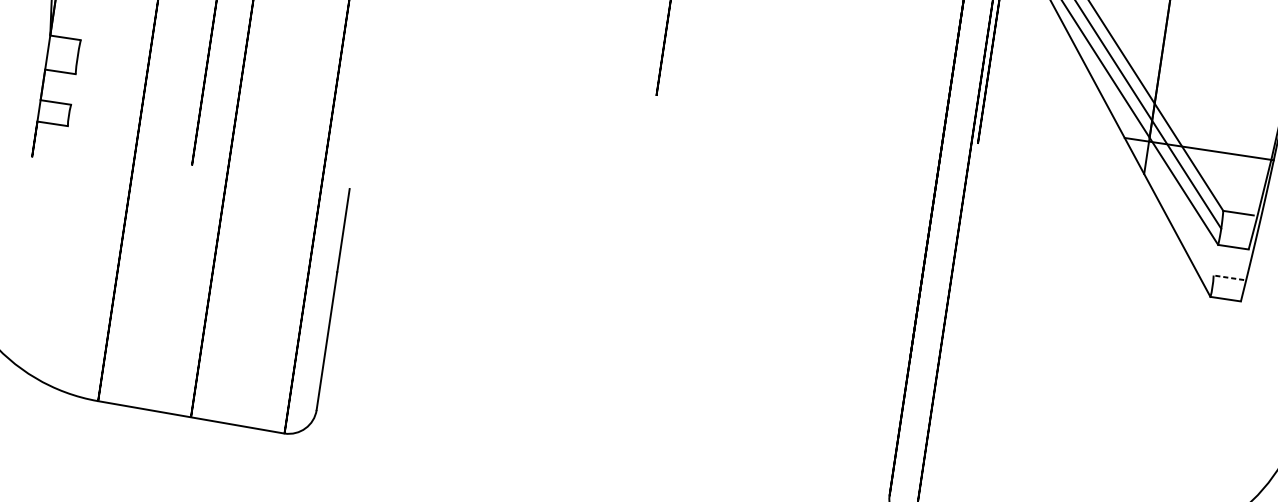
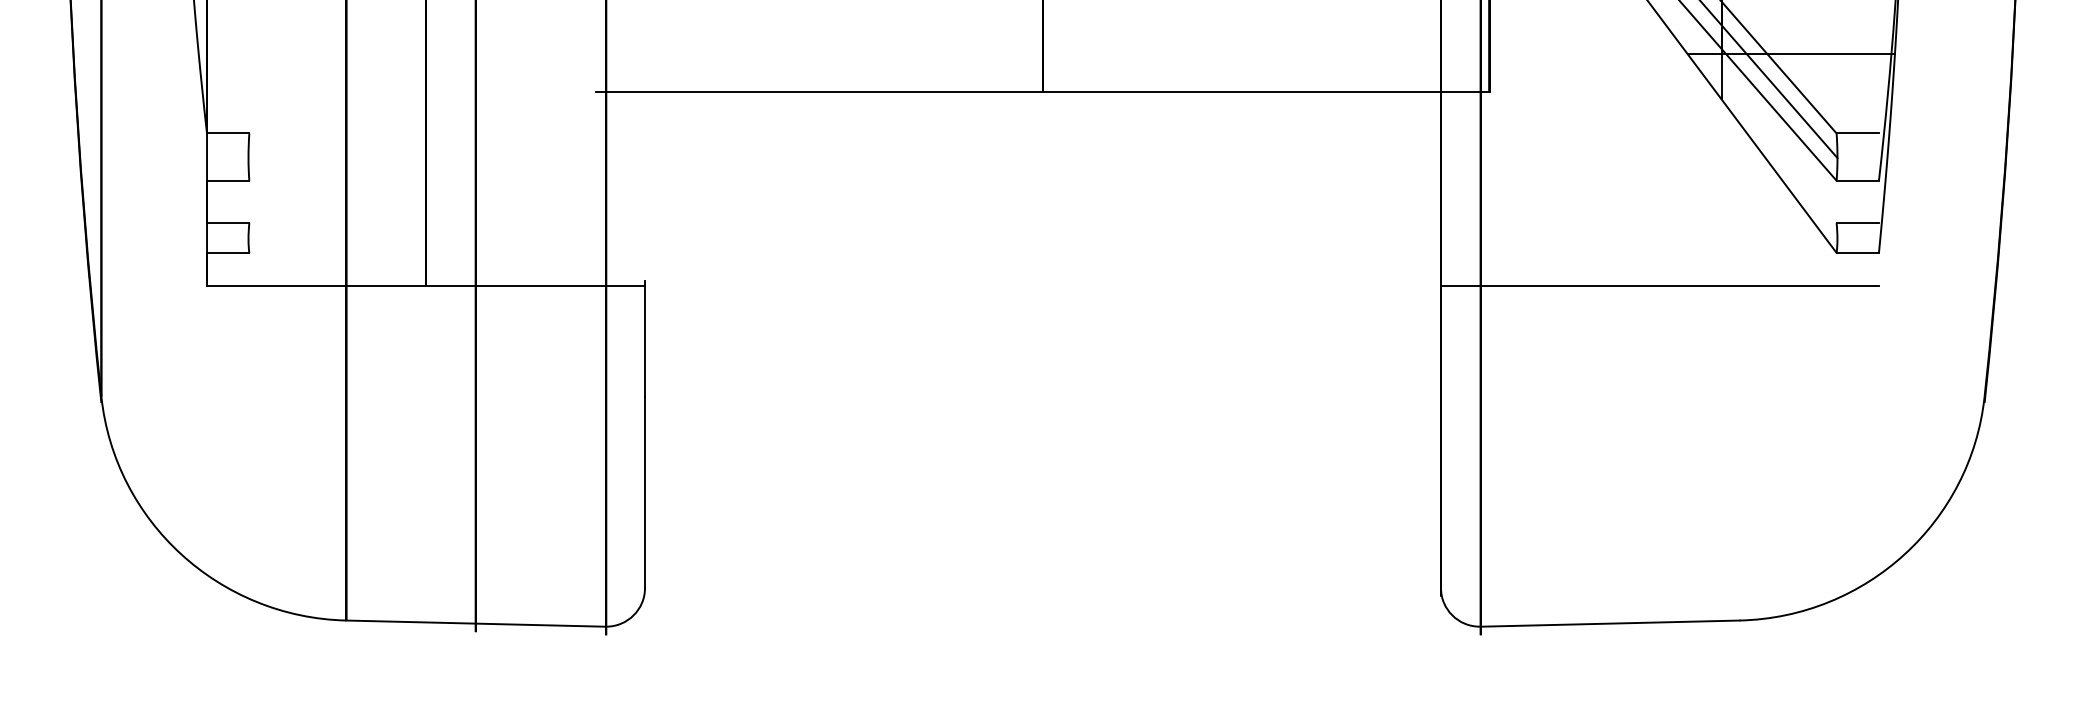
line: (656, 95) -> (1042, 92), added
line: (191, 169) -> (426, 286), added
line: (1228, 277) -> (1857, 223), dashed -> solid
line: (1079, 301) -> (1659, 286), added

